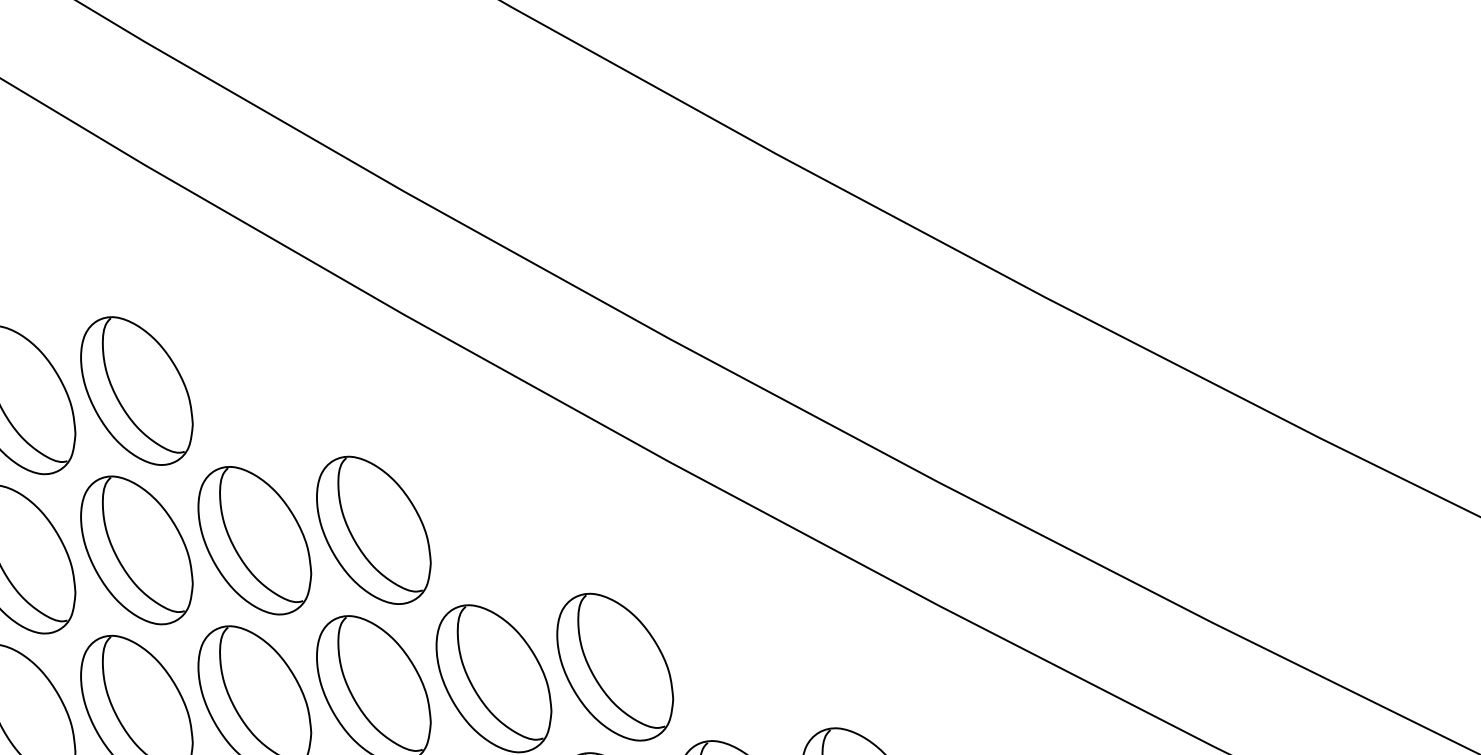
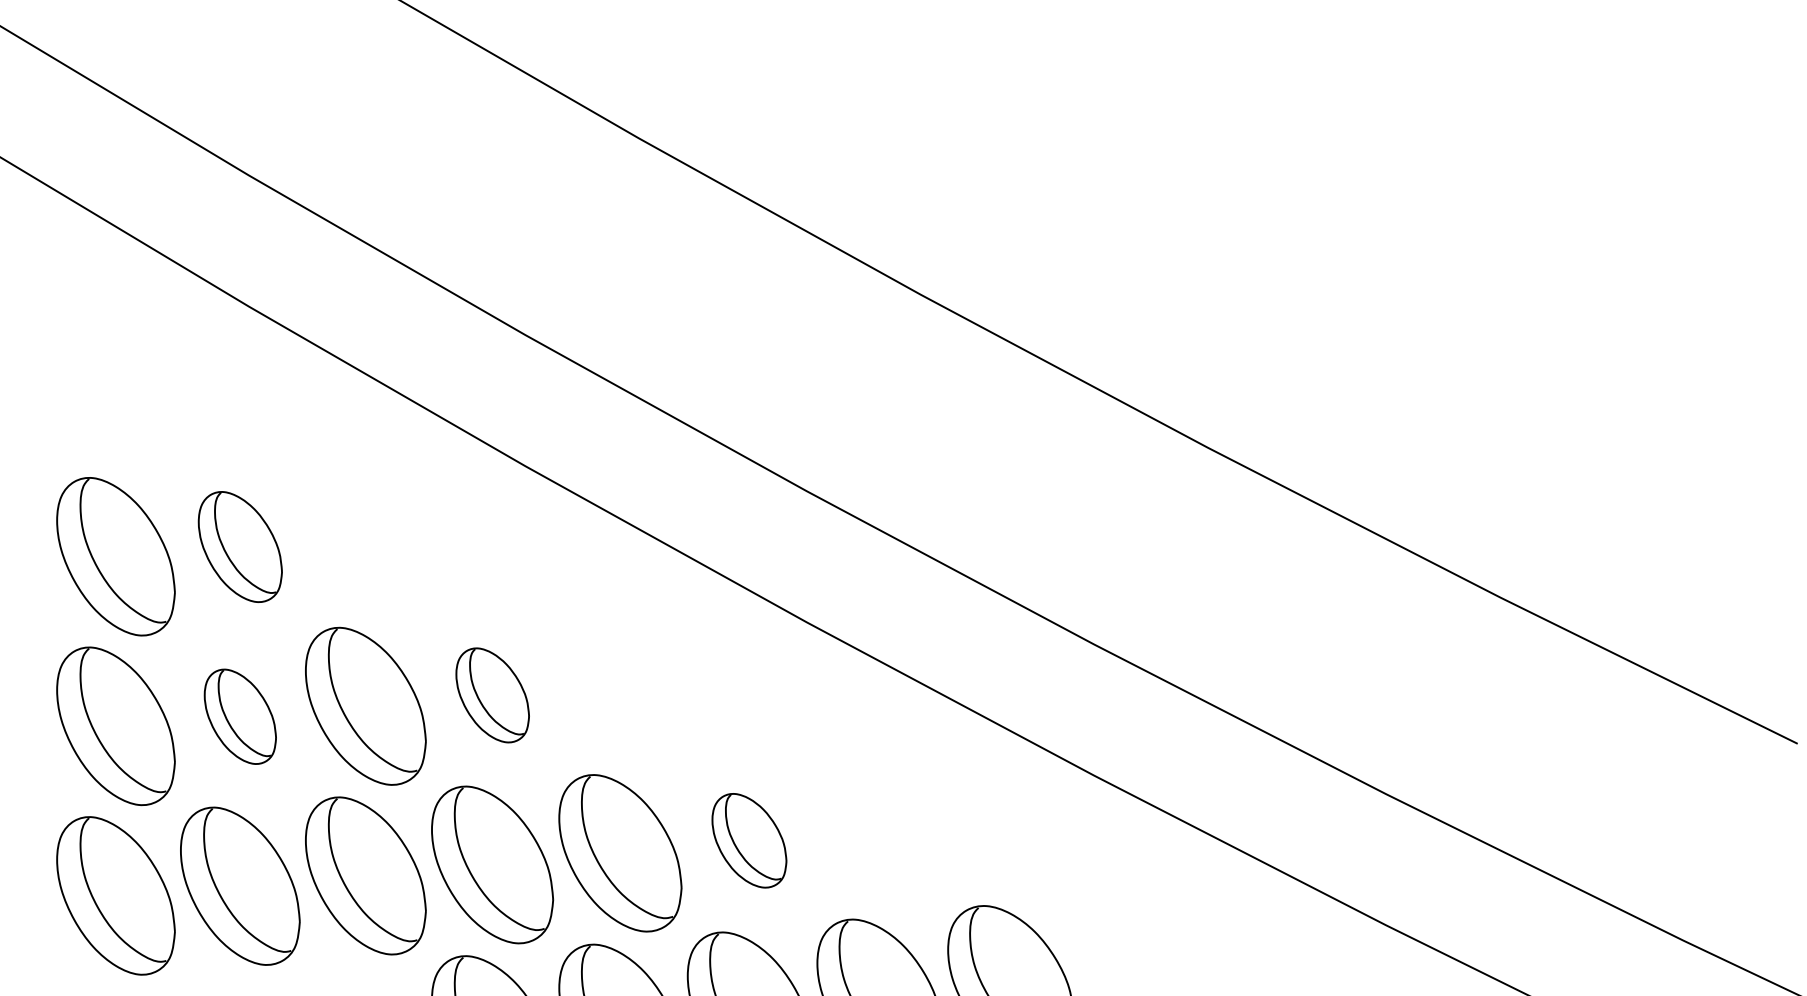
part: (137, 390) -> (240, 546), size x0.7
part: (373, 530) -> (492, 695), size x0.6
part: (137, 550) -> (240, 716), size x0.6
part: (615, 666) -> (749, 840), size x0.6

